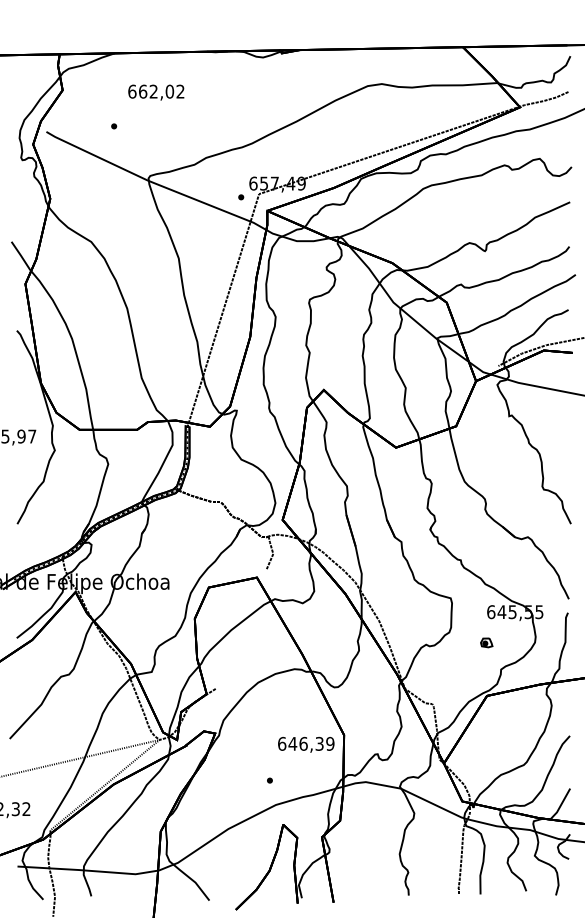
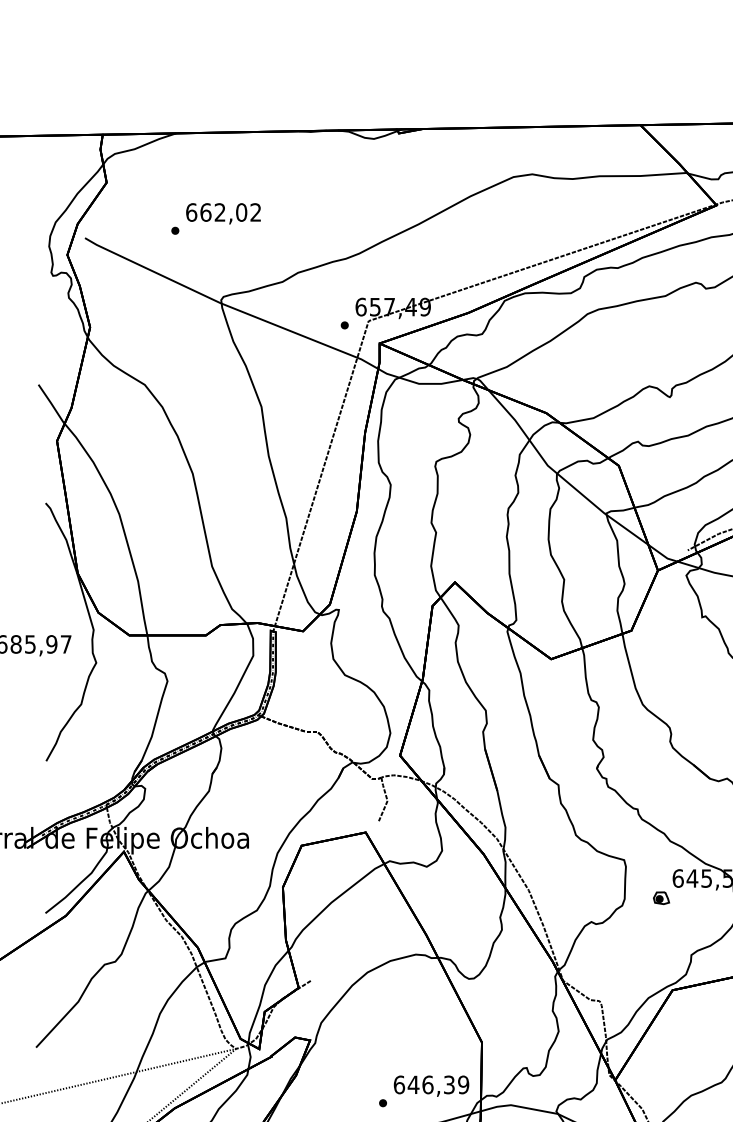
text: (156, 92) -> (223, 213), moved
part: (486, 642) -> (661, 897), moved
text: (306, 744) -> (431, 1085), moved

